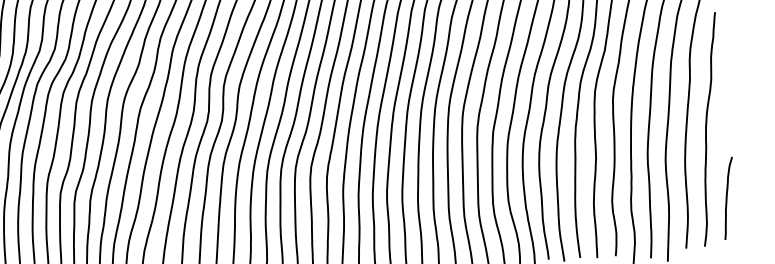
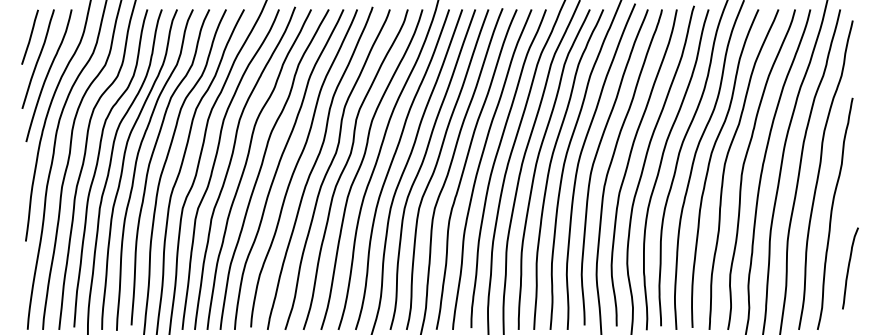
curve: (727, 198) -> (849, 268), moved

